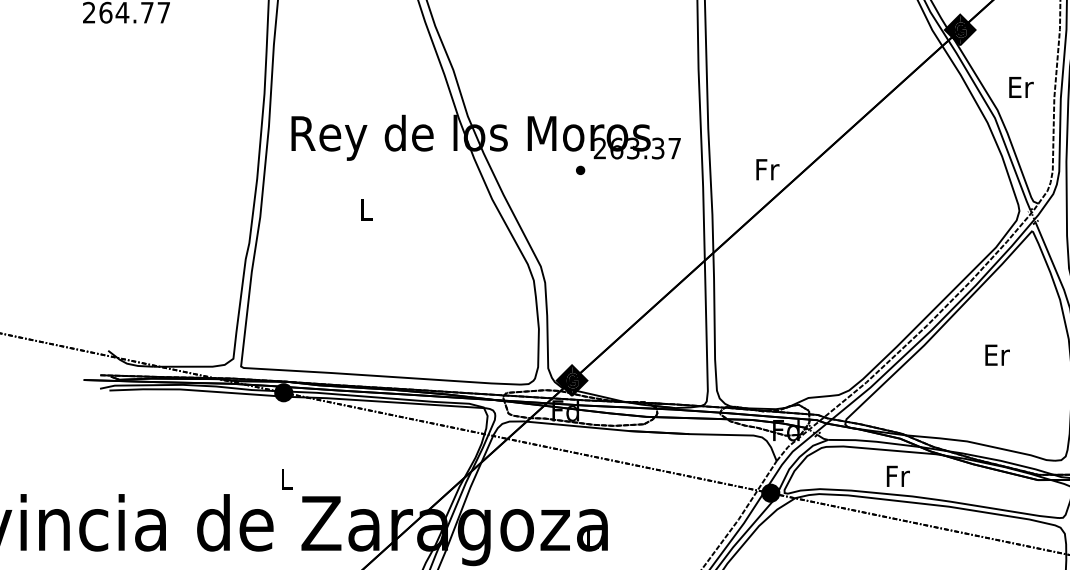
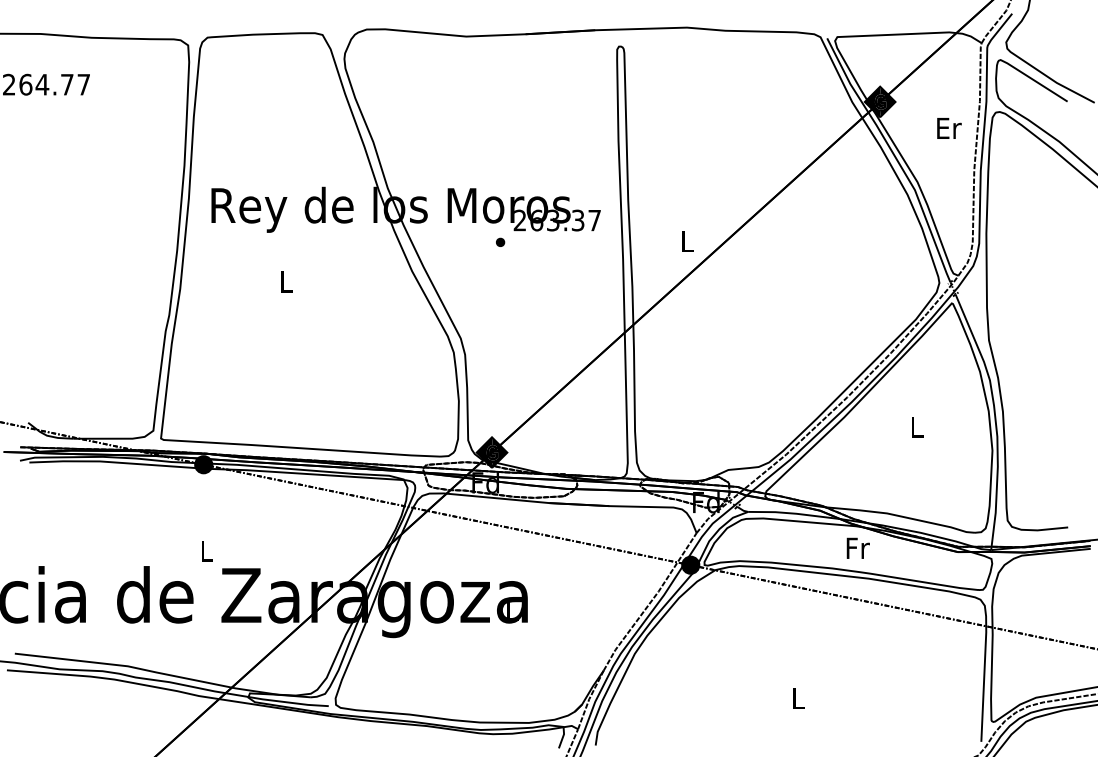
text: (1021, 87) -> (949, 128), moved
text: (767, 169) -> (687, 241), Fr -> L
text: (997, 354) -> (917, 426), Er -> L
text: (897, 475) -> (857, 547), moved

